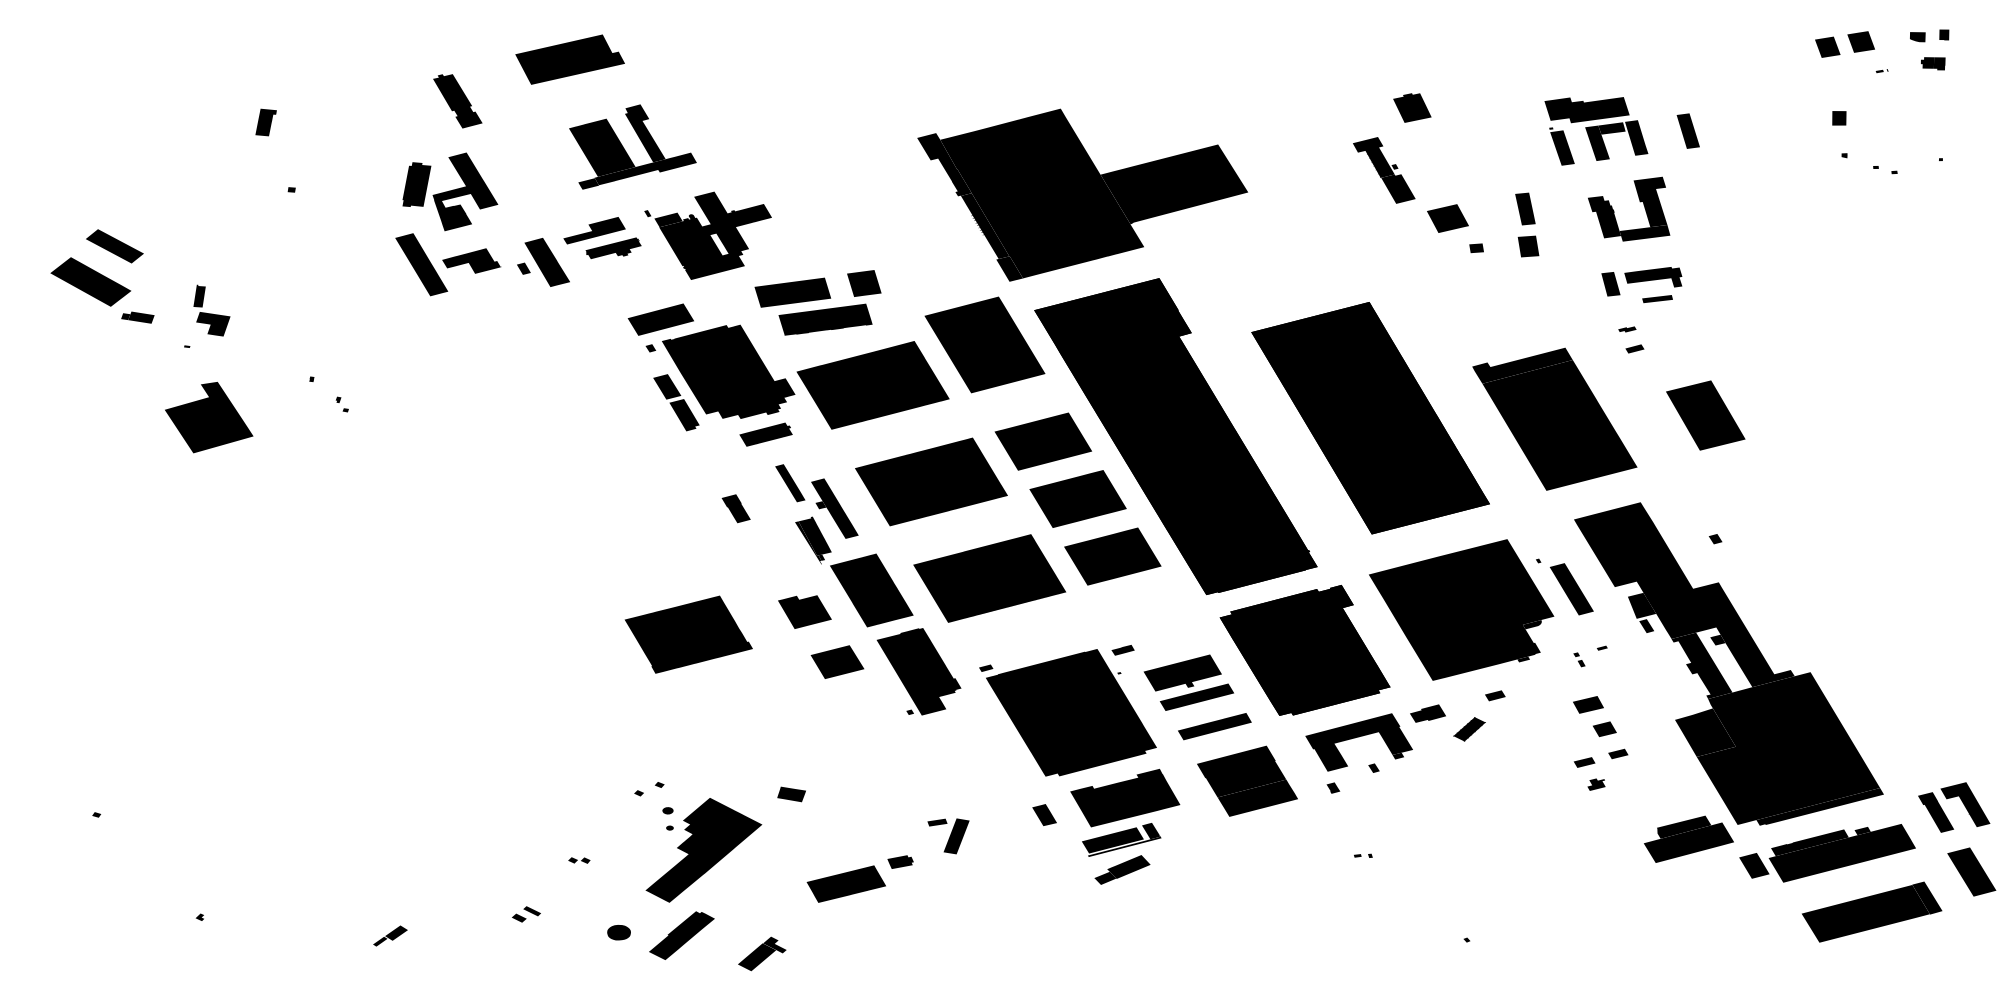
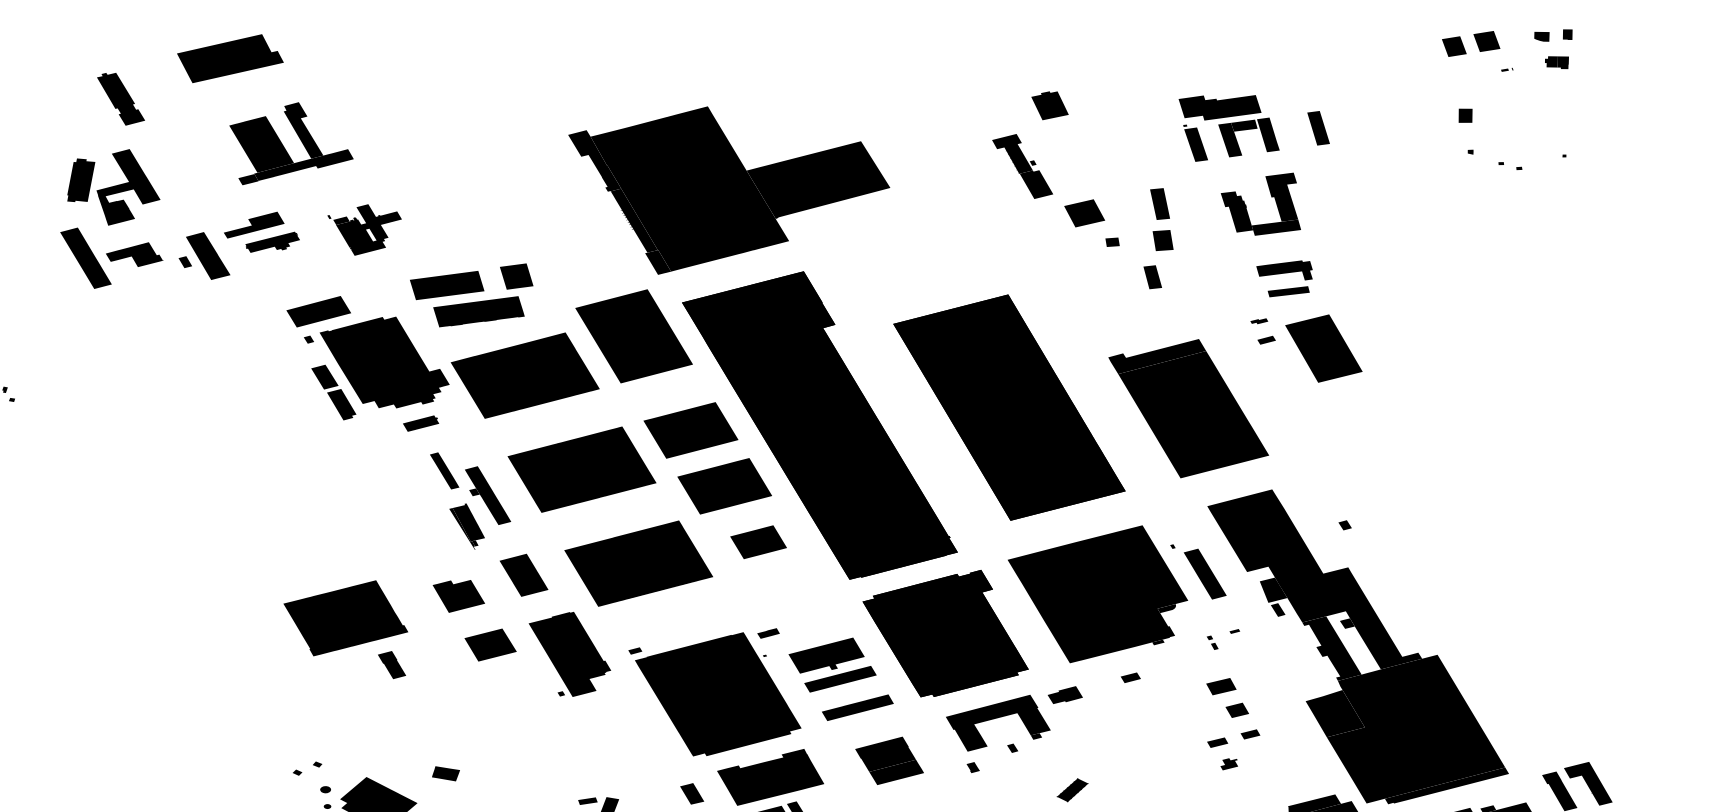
part: (707, 235) -> (364, 229), size x0.6
part: (1610, 284) -> (1152, 277), moved
part: (1657, 298) -> (1288, 291), size x1.4
part: (1705, 415) -> (1323, 348), moved
part: (765, 434) -> (420, 423), size x0.7
part: (735, 508) -> (391, 664), moved
part: (1112, 556) -> (758, 542), size x0.6
part: (871, 590) -> (523, 575), size x0.6
part: (1469, 729) -> (1072, 790), moved
part: (1247, 780) -> (889, 760), size x0.7

